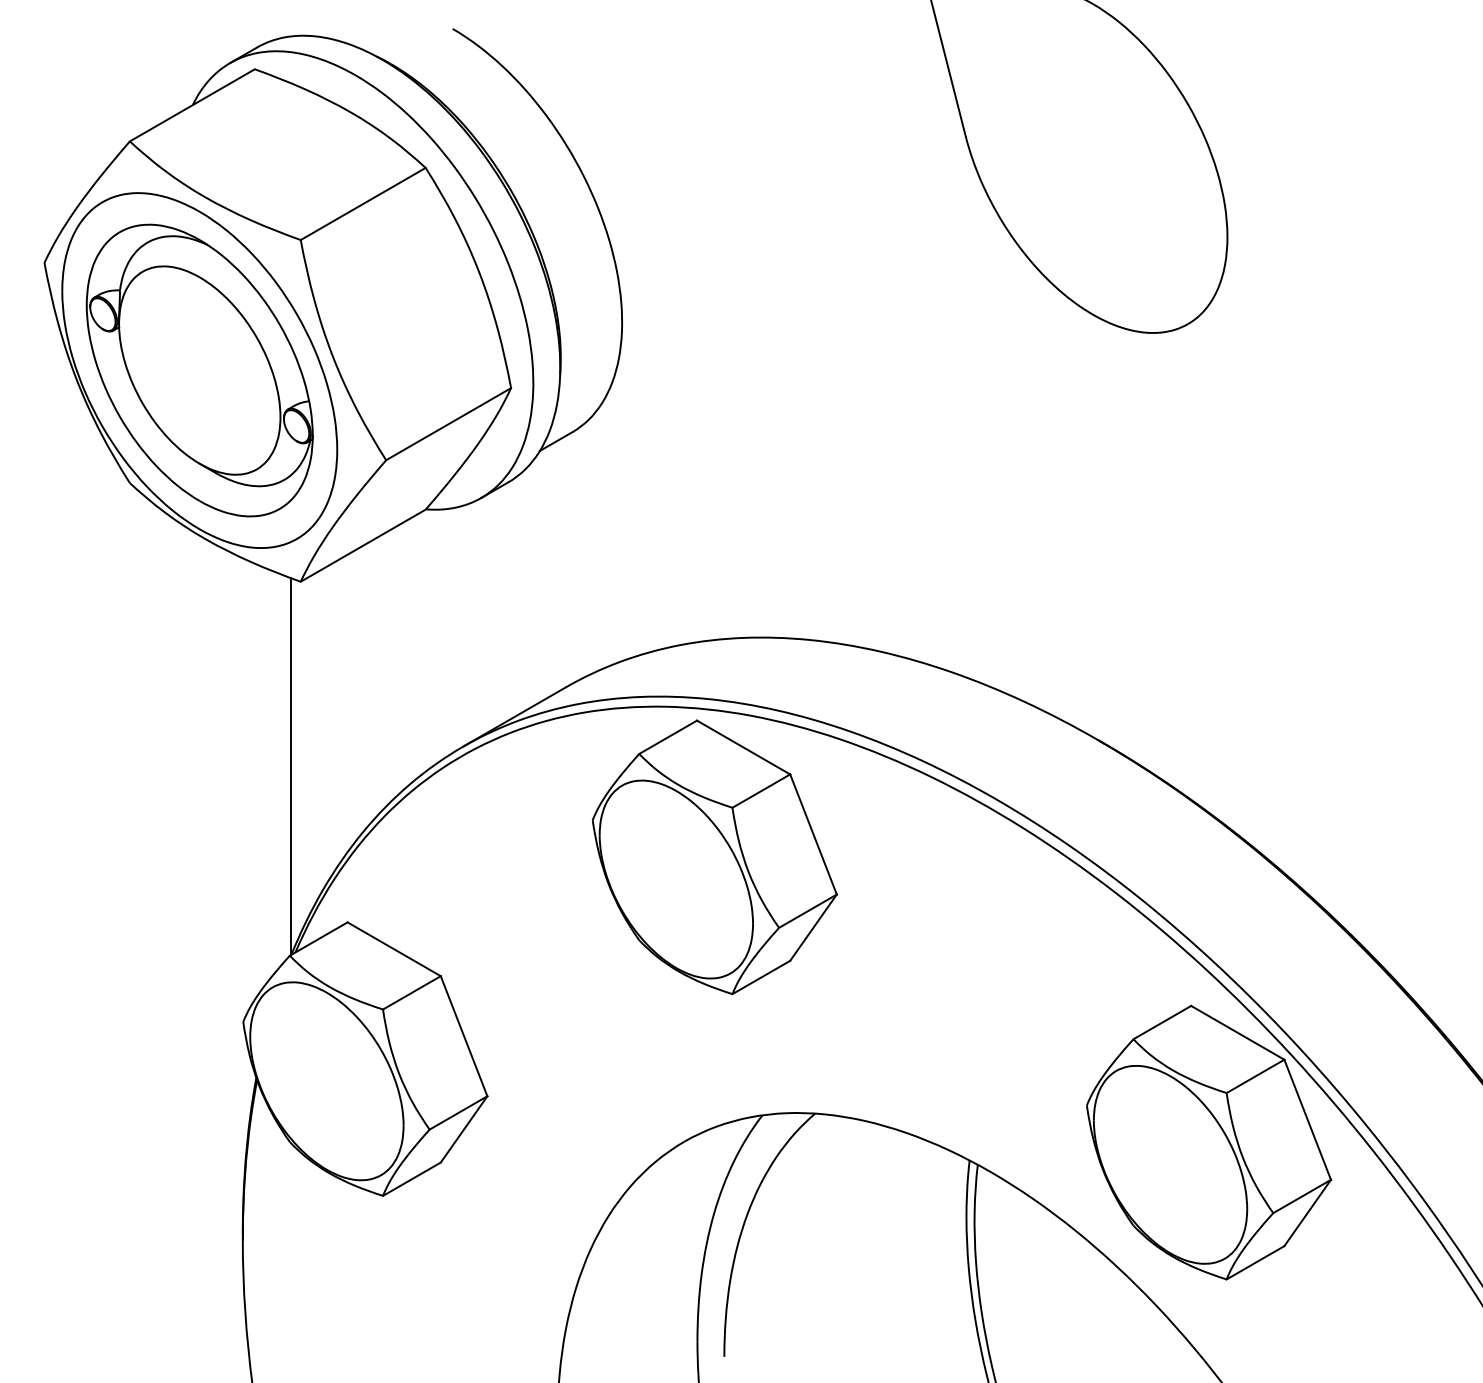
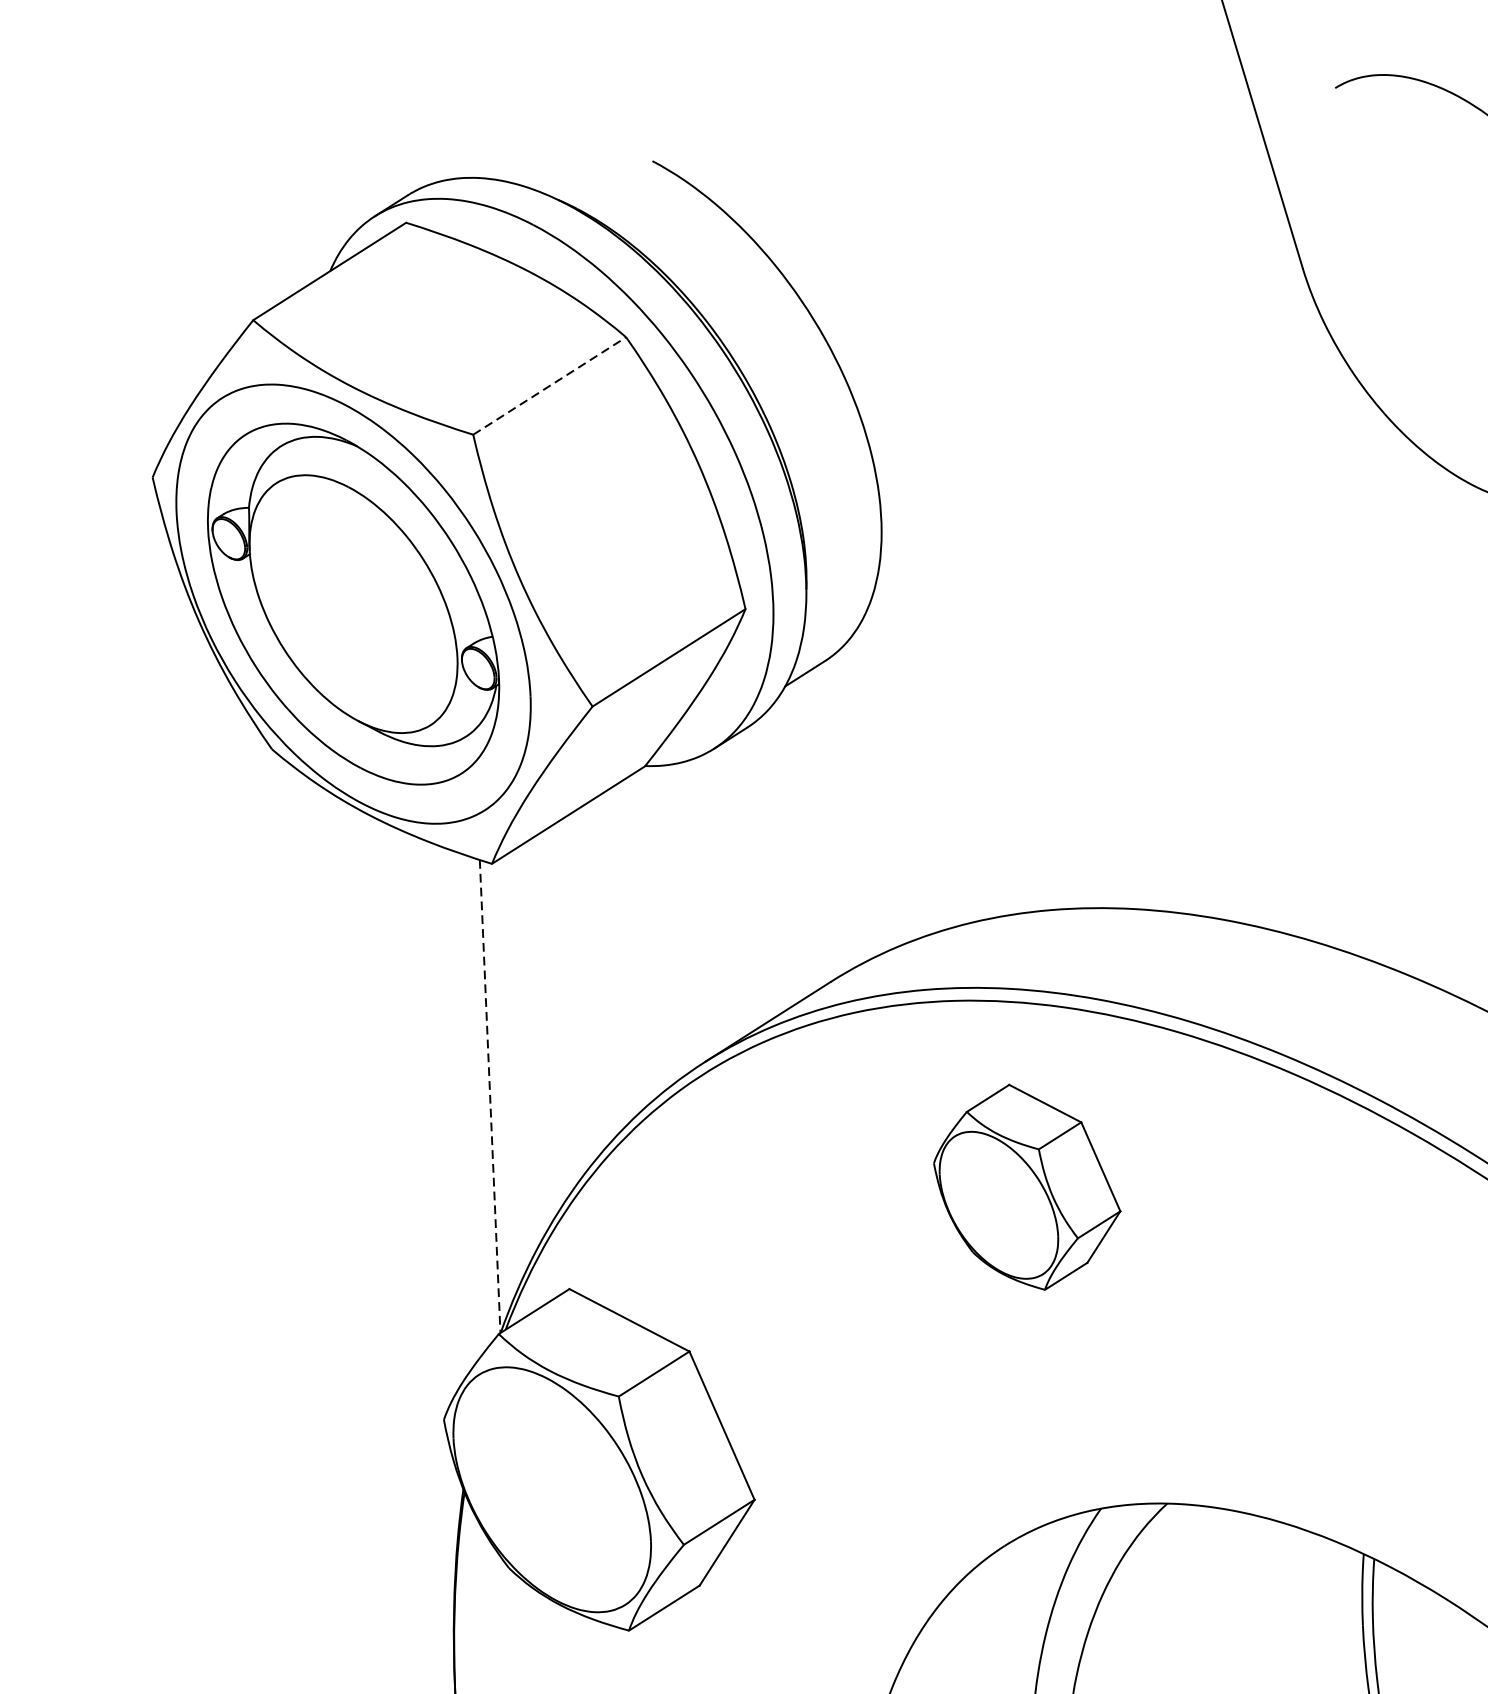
line: (363, 203) -> (550, 385), solid -> dashed
line: (291, 767) -> (490, 1097), solid -> dashed
part: (714, 857) -> (1026, 1187), size x0.6

